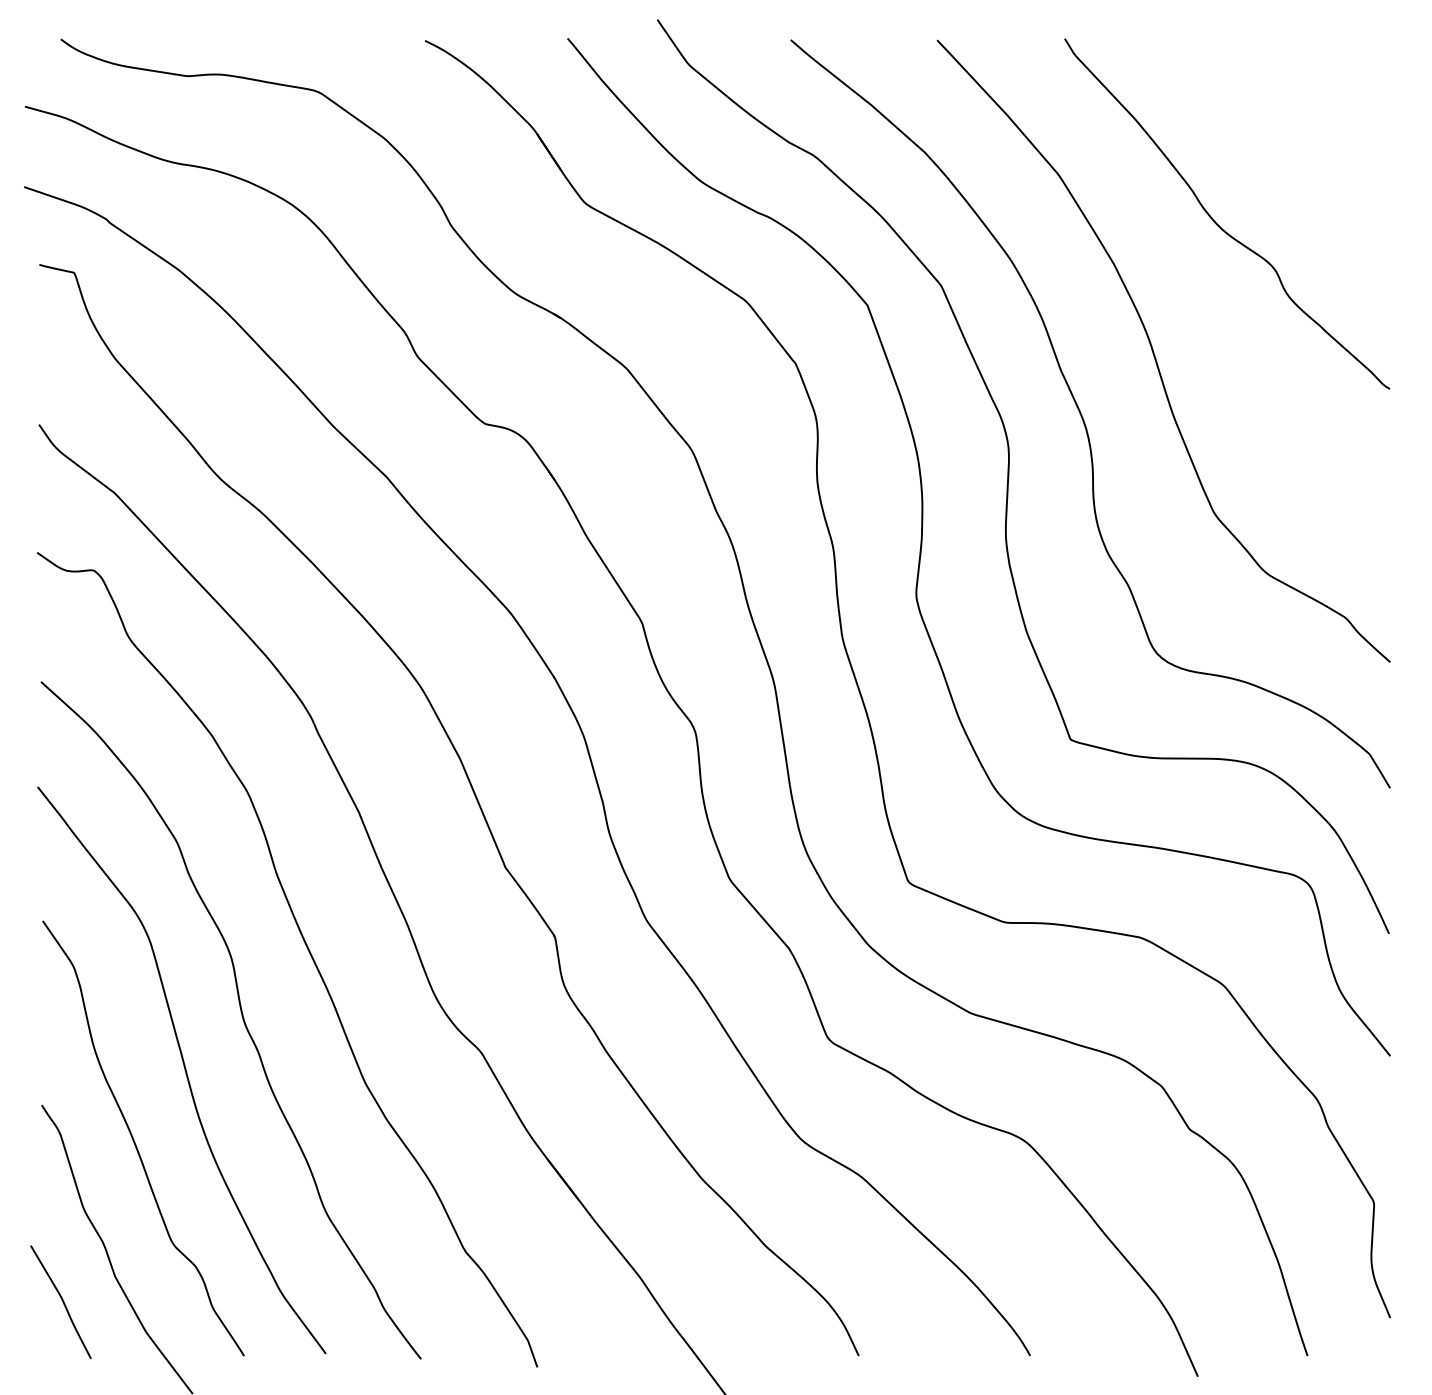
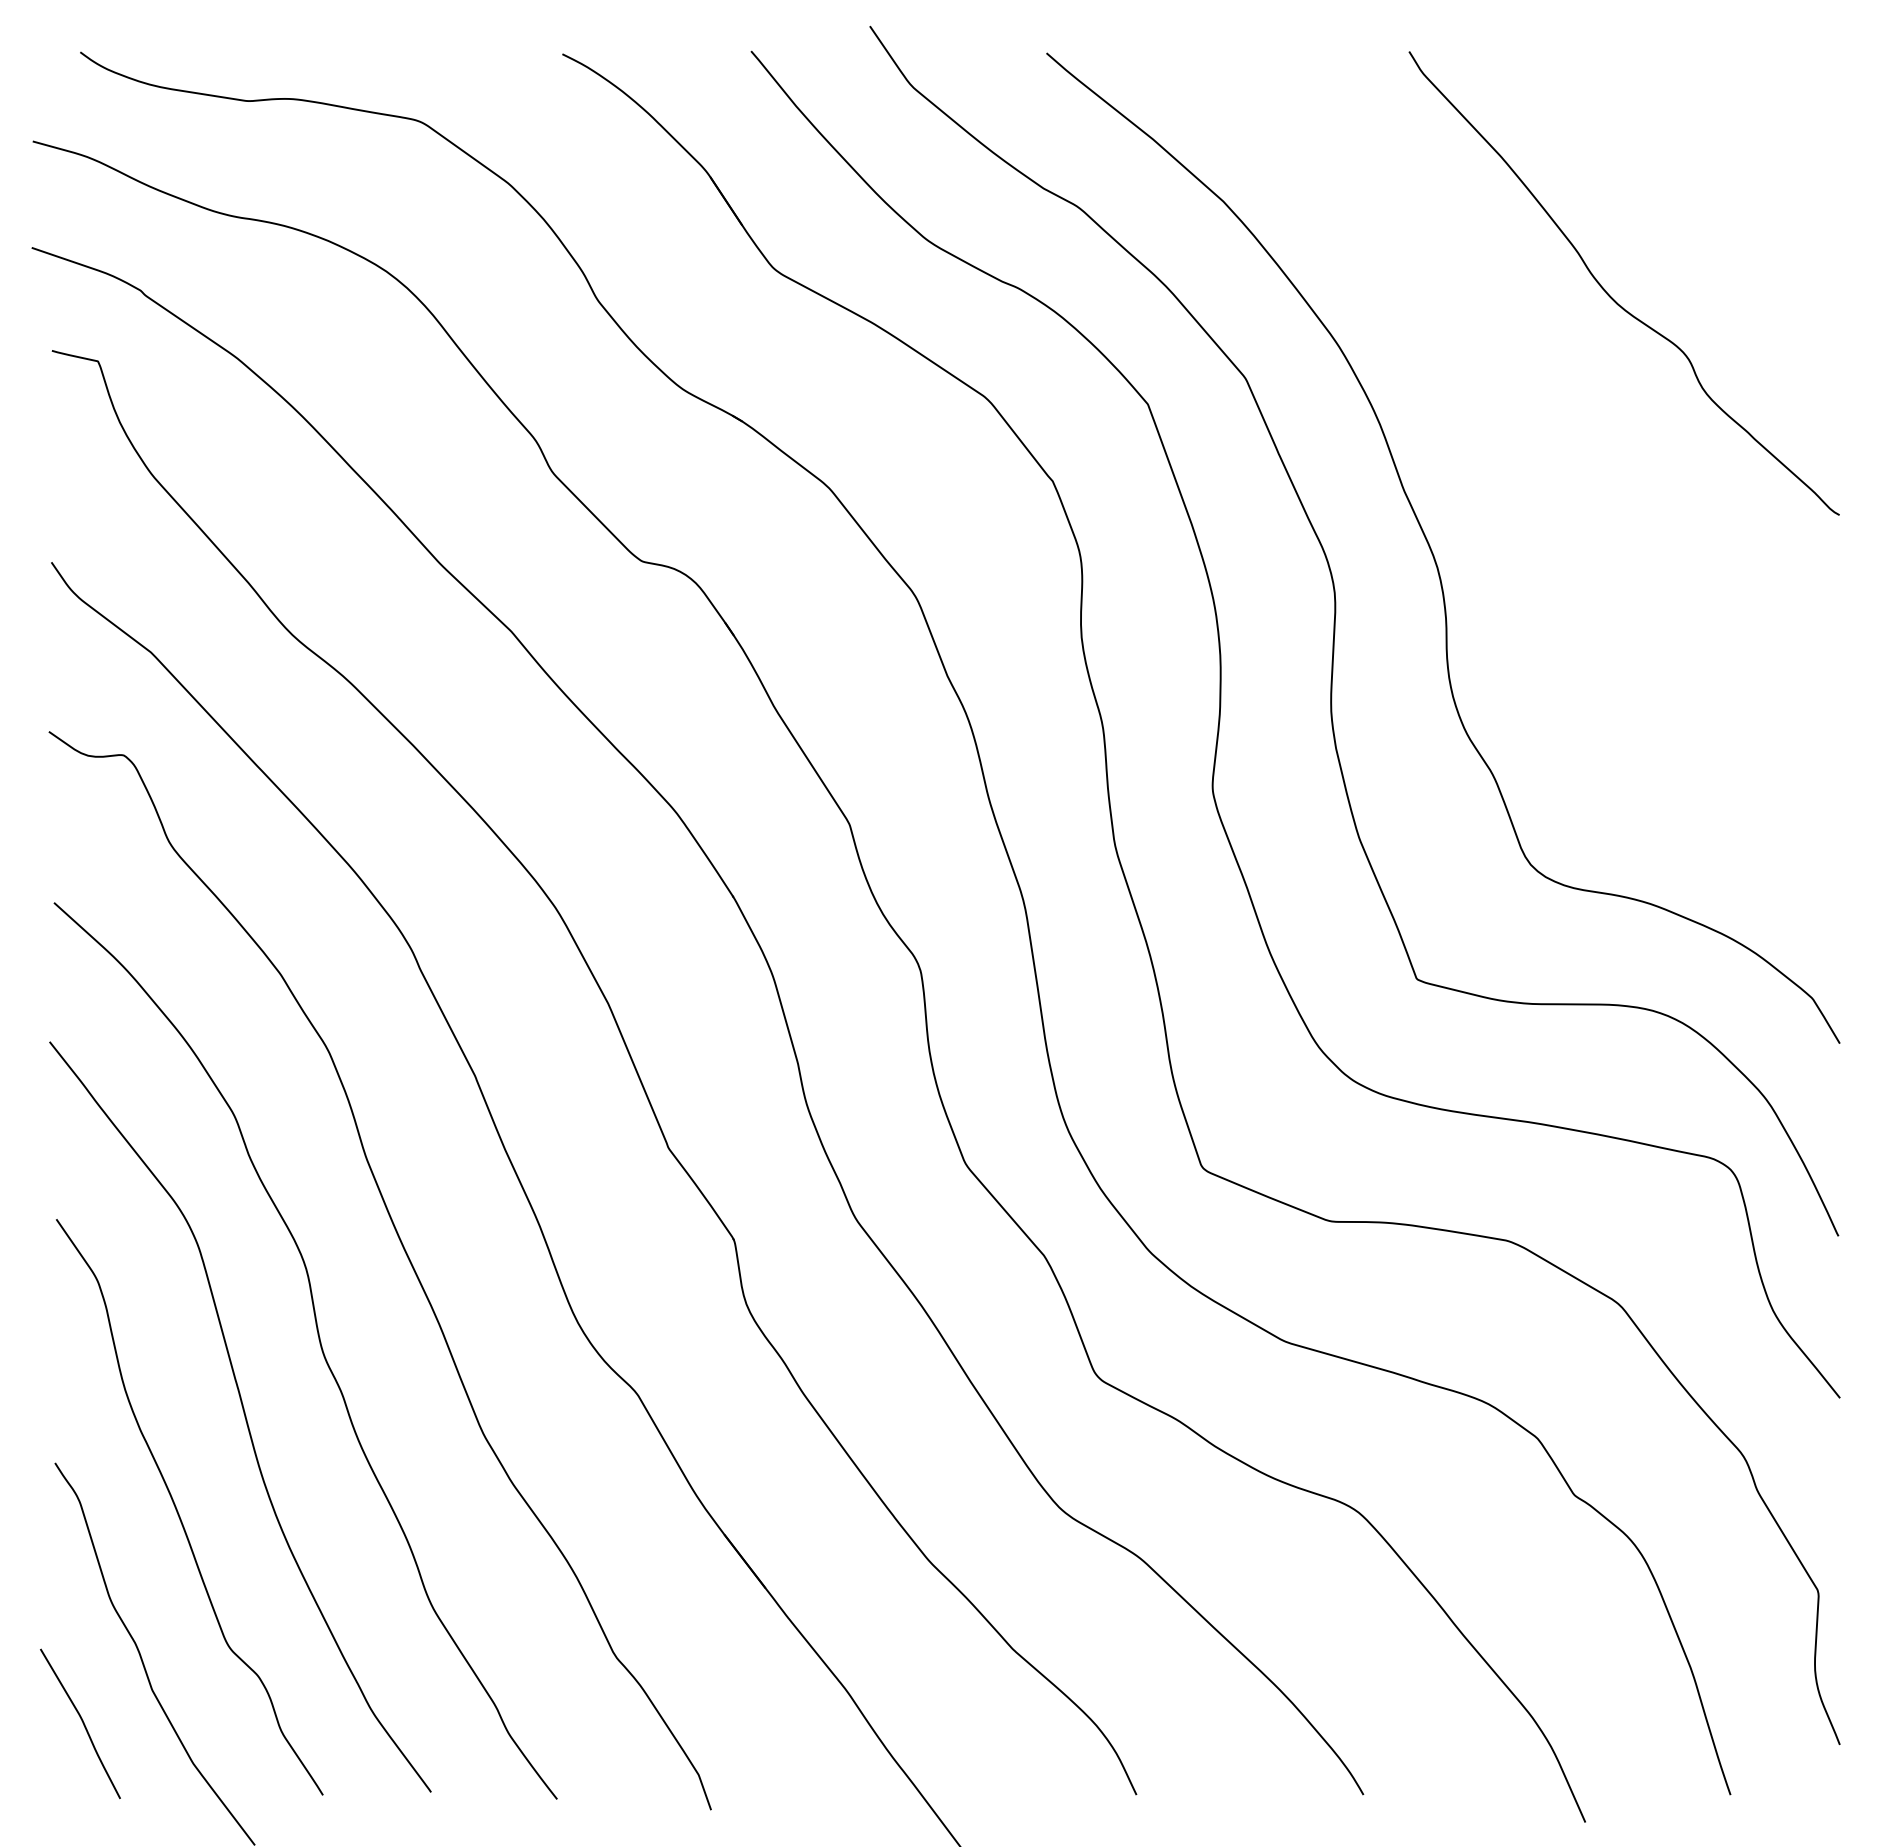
curve: (1154, 354) -> (1528, 469), removed

